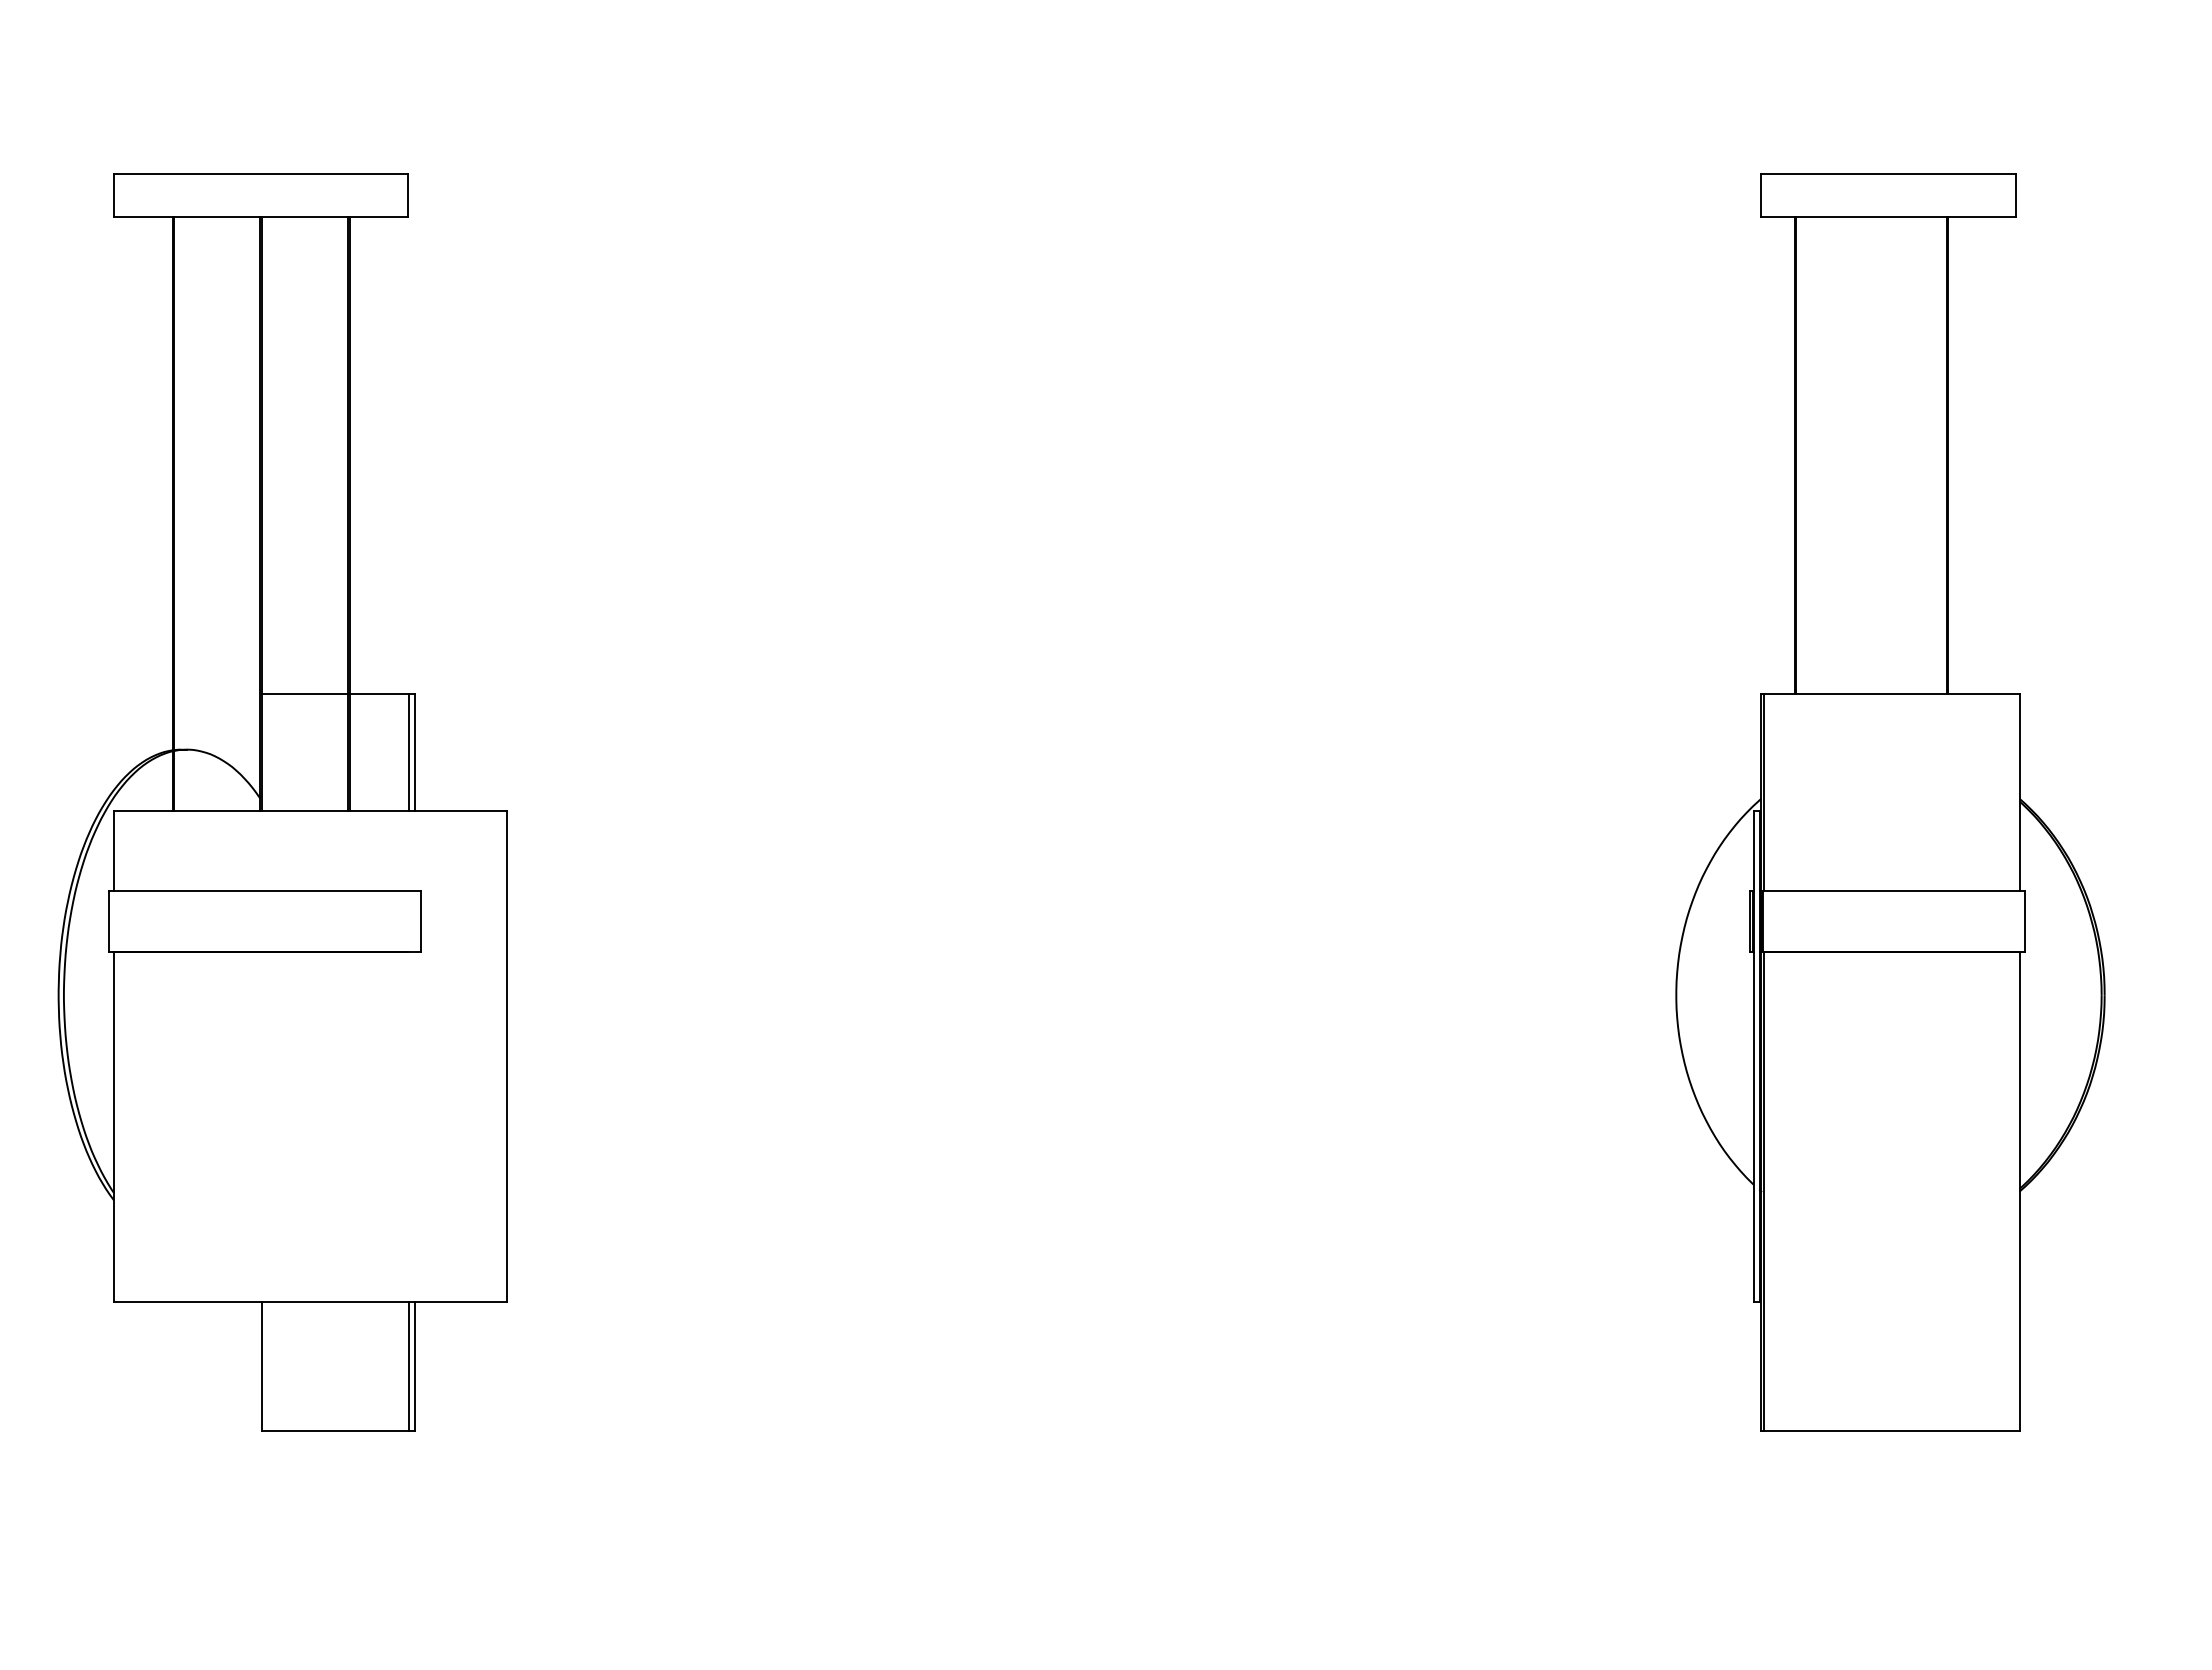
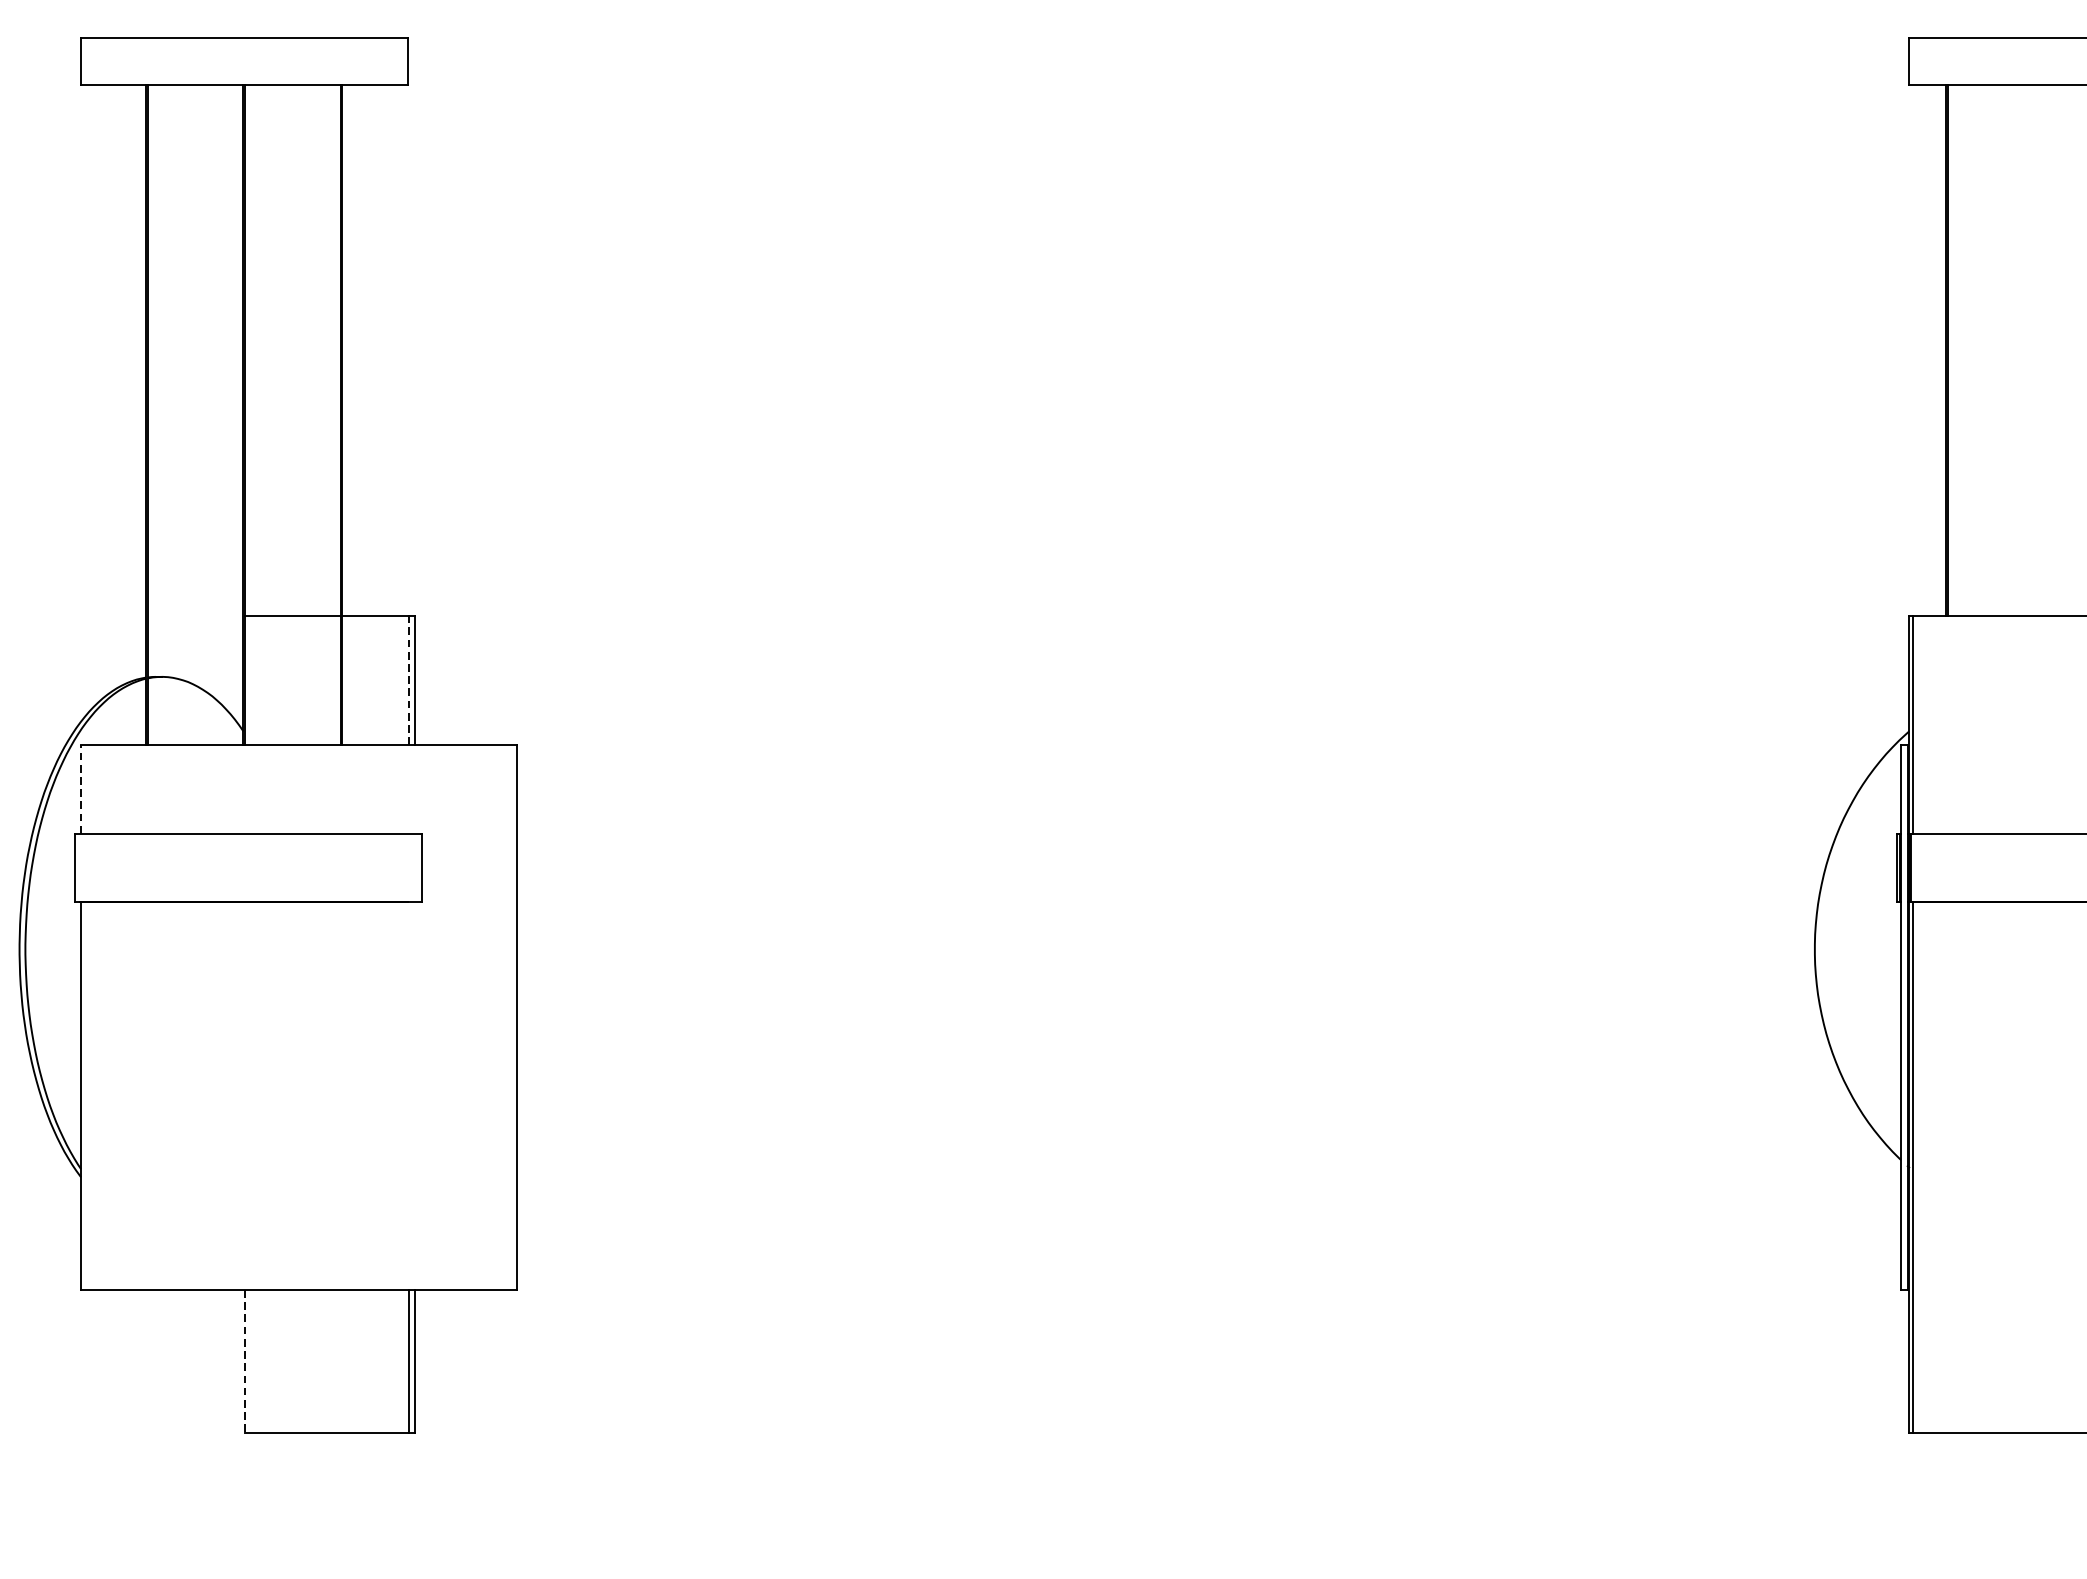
line: (409, 752) -> (408, 680), solid -> dashed
line: (114, 850) -> (81, 788), solid -> dashed
line: (261, 1367) -> (244, 1362), solid -> dashed

